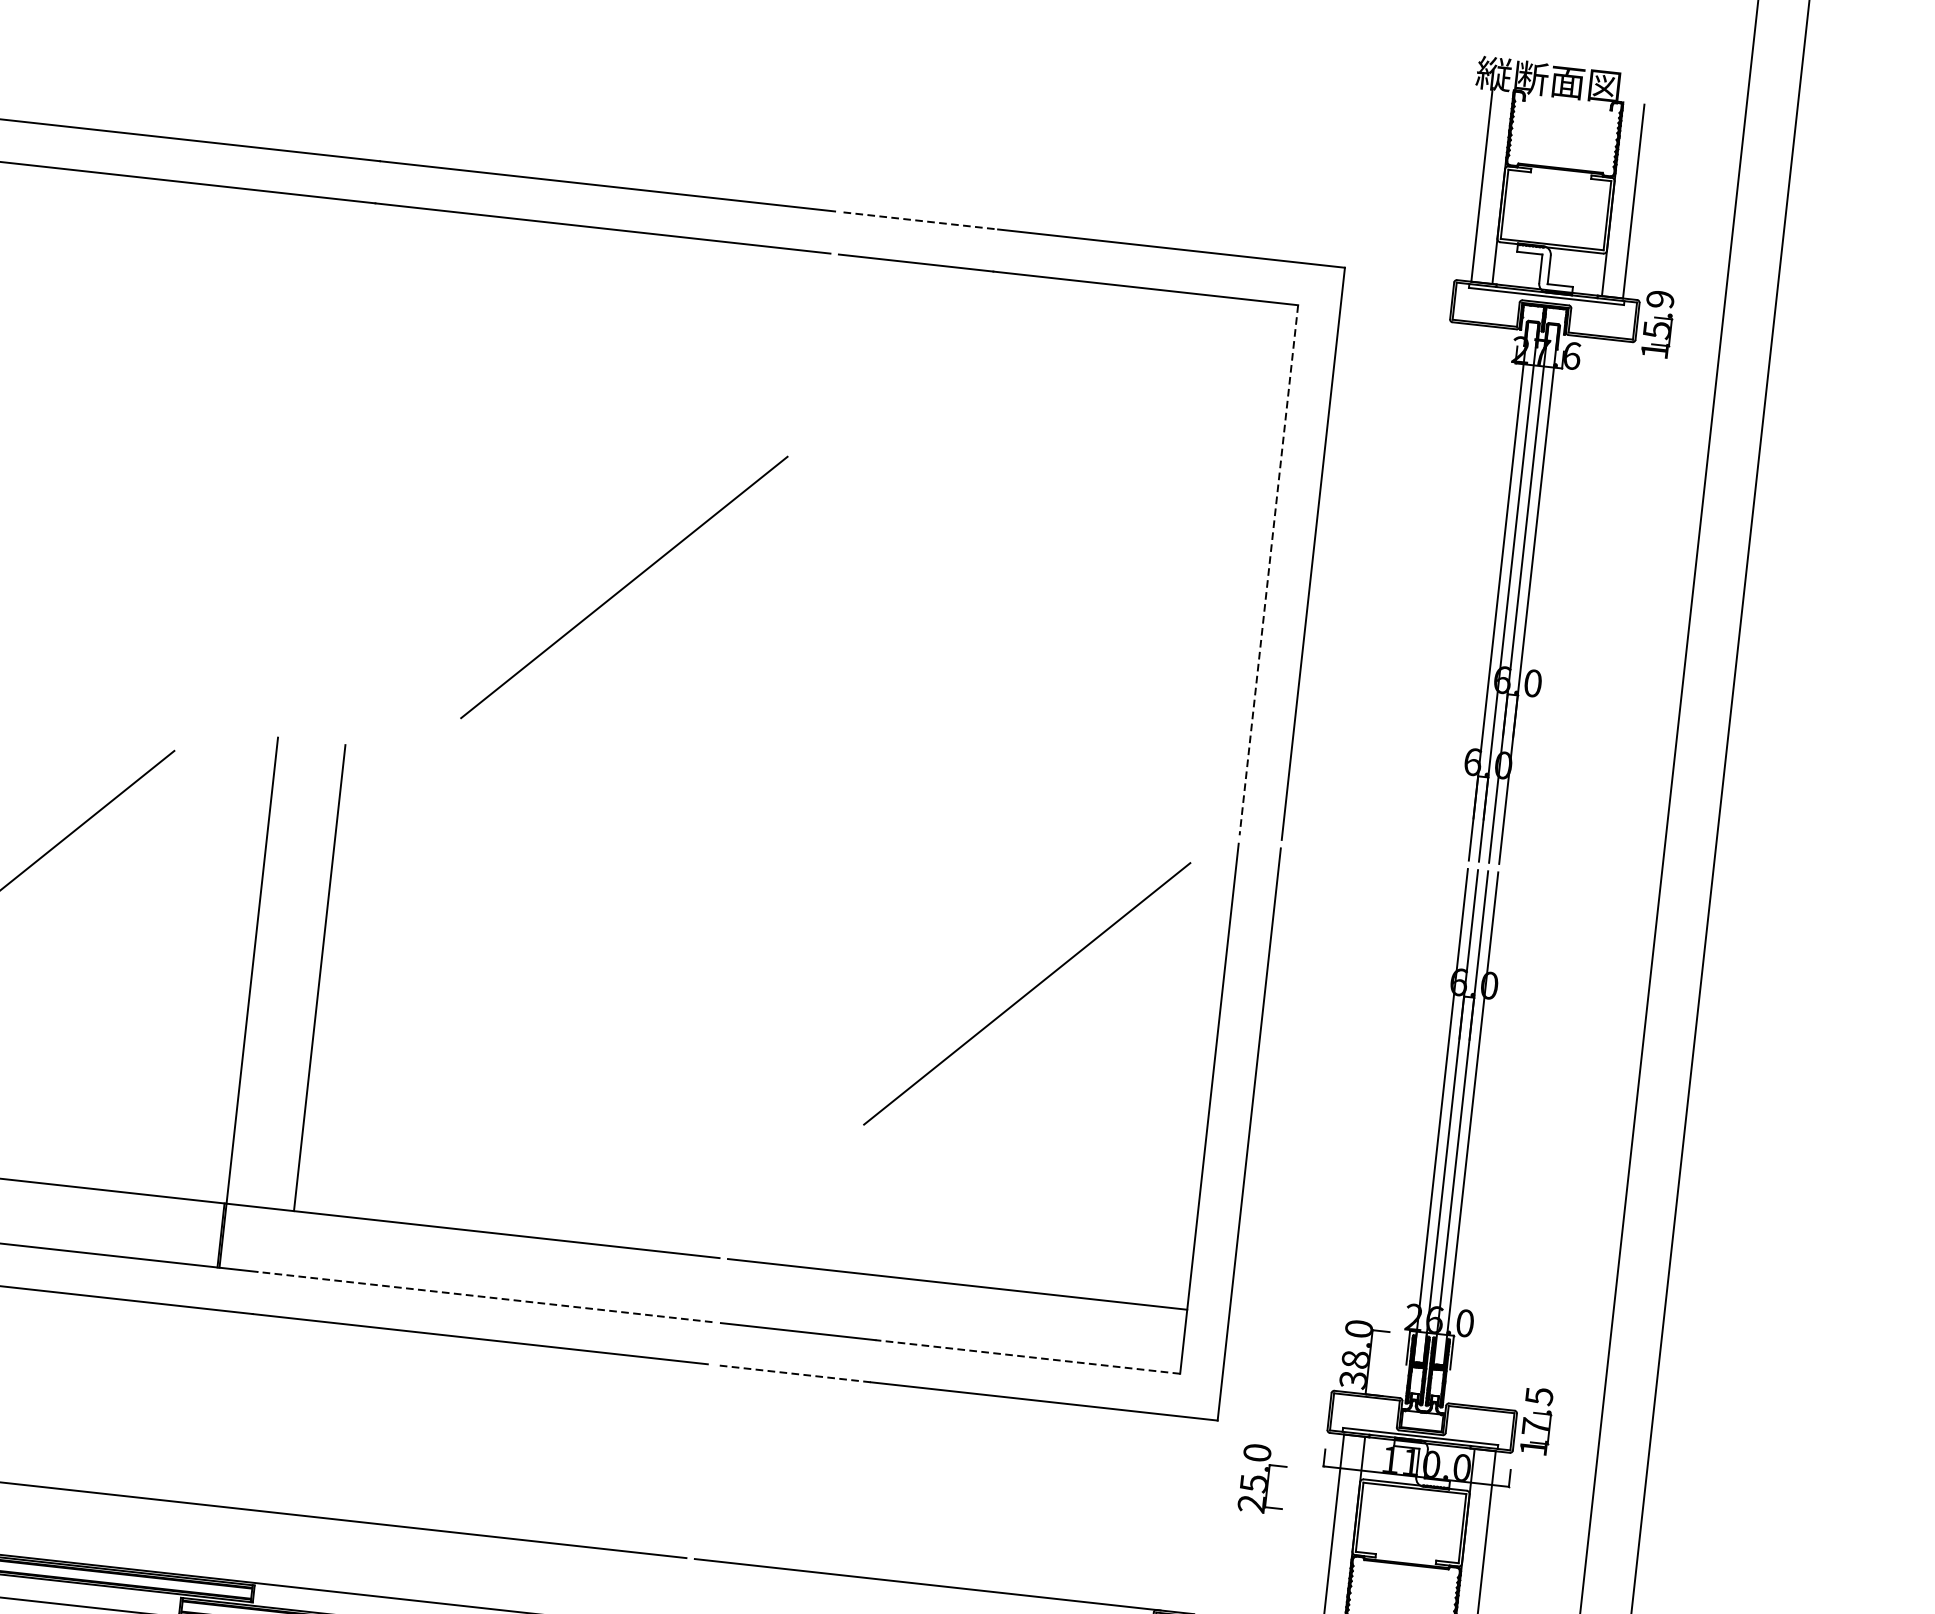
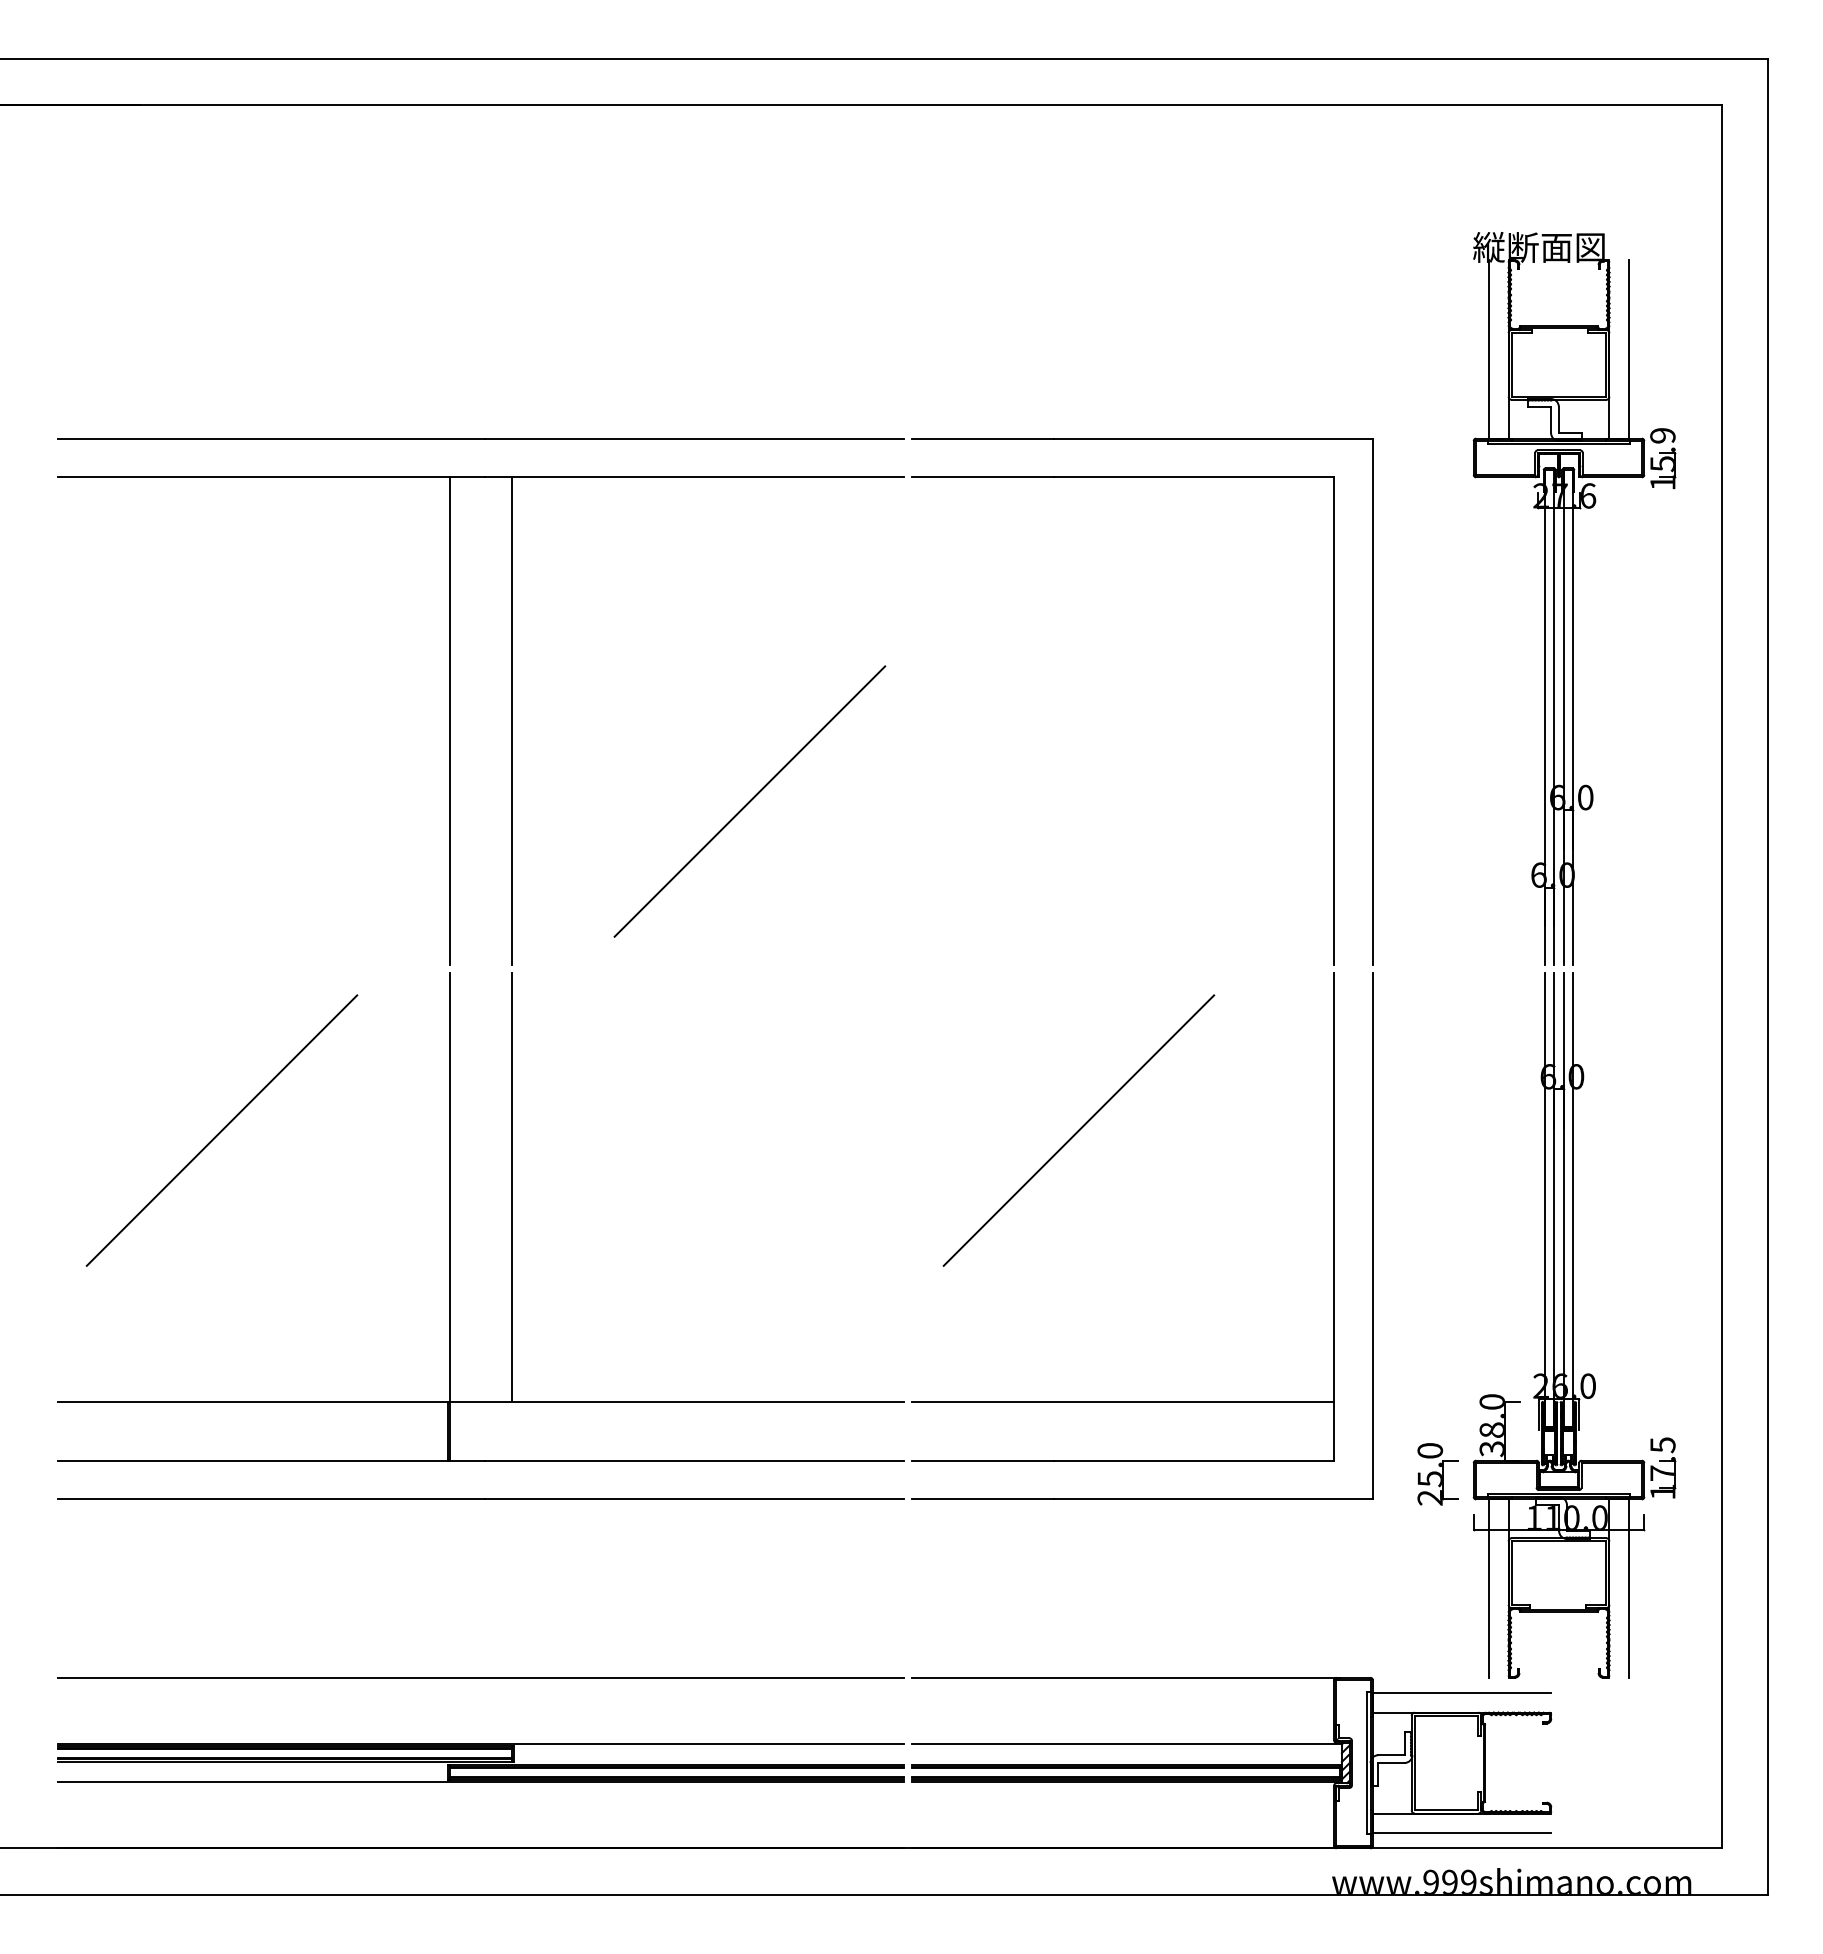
line: (921, 220) -> (983, 438), dashed -> solid
line: (308, 464) -> (450, 721), added
line: (376, 471) -> (512, 721), added
line: (1269, 570) -> (1334, 721), dashed -> solid
line: (1026, 993) -> (1078, 1130), moved
line: (484, 1296) -> (693, 1460), dashed -> solid
line: (1027, 1356) -> (1193, 1460), dashed -> solid
line: (793, 1373) -> (982, 1499), dashed -> solid
part: (1262, 1479) -> (1437, 1474), moved

